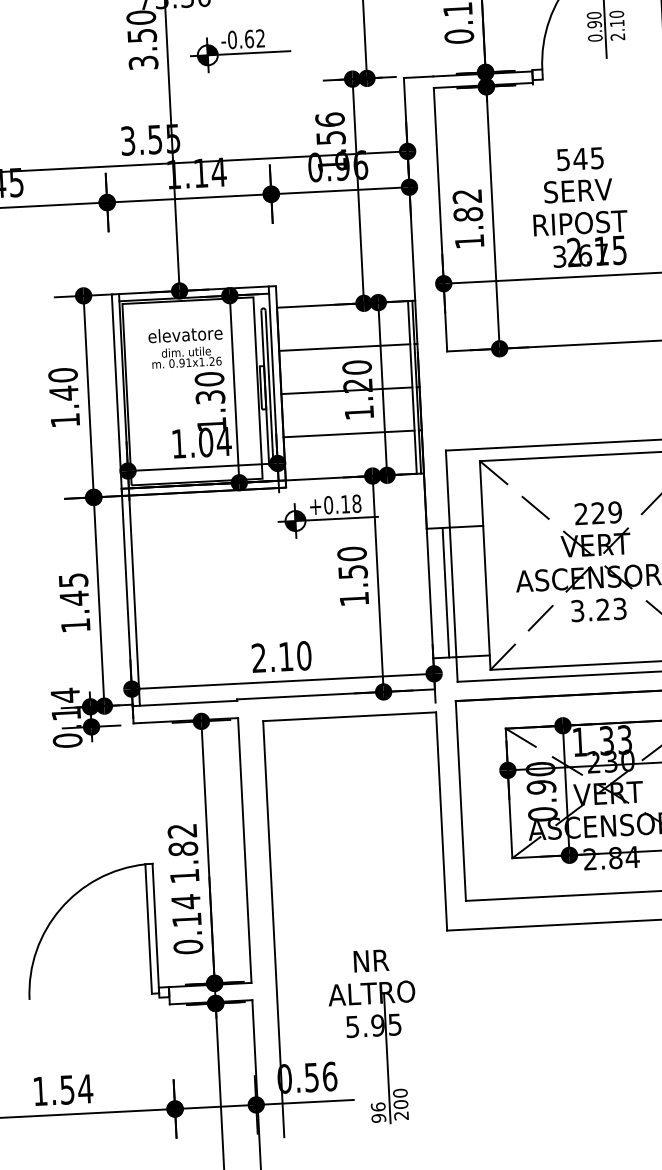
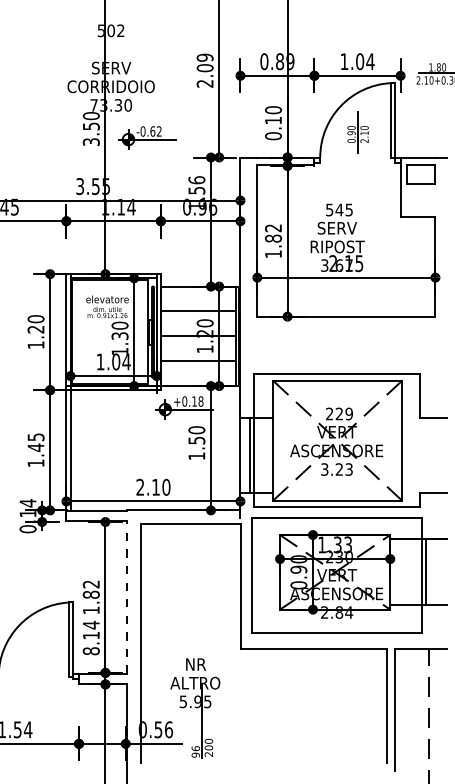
text: (63, 393) -> (35, 329), 1.40 -> 1.20
line: (244, 848) -> (126, 596), solid -> dashed
text: (188, 947) -> (91, 651), 0.14 -> 8.14

